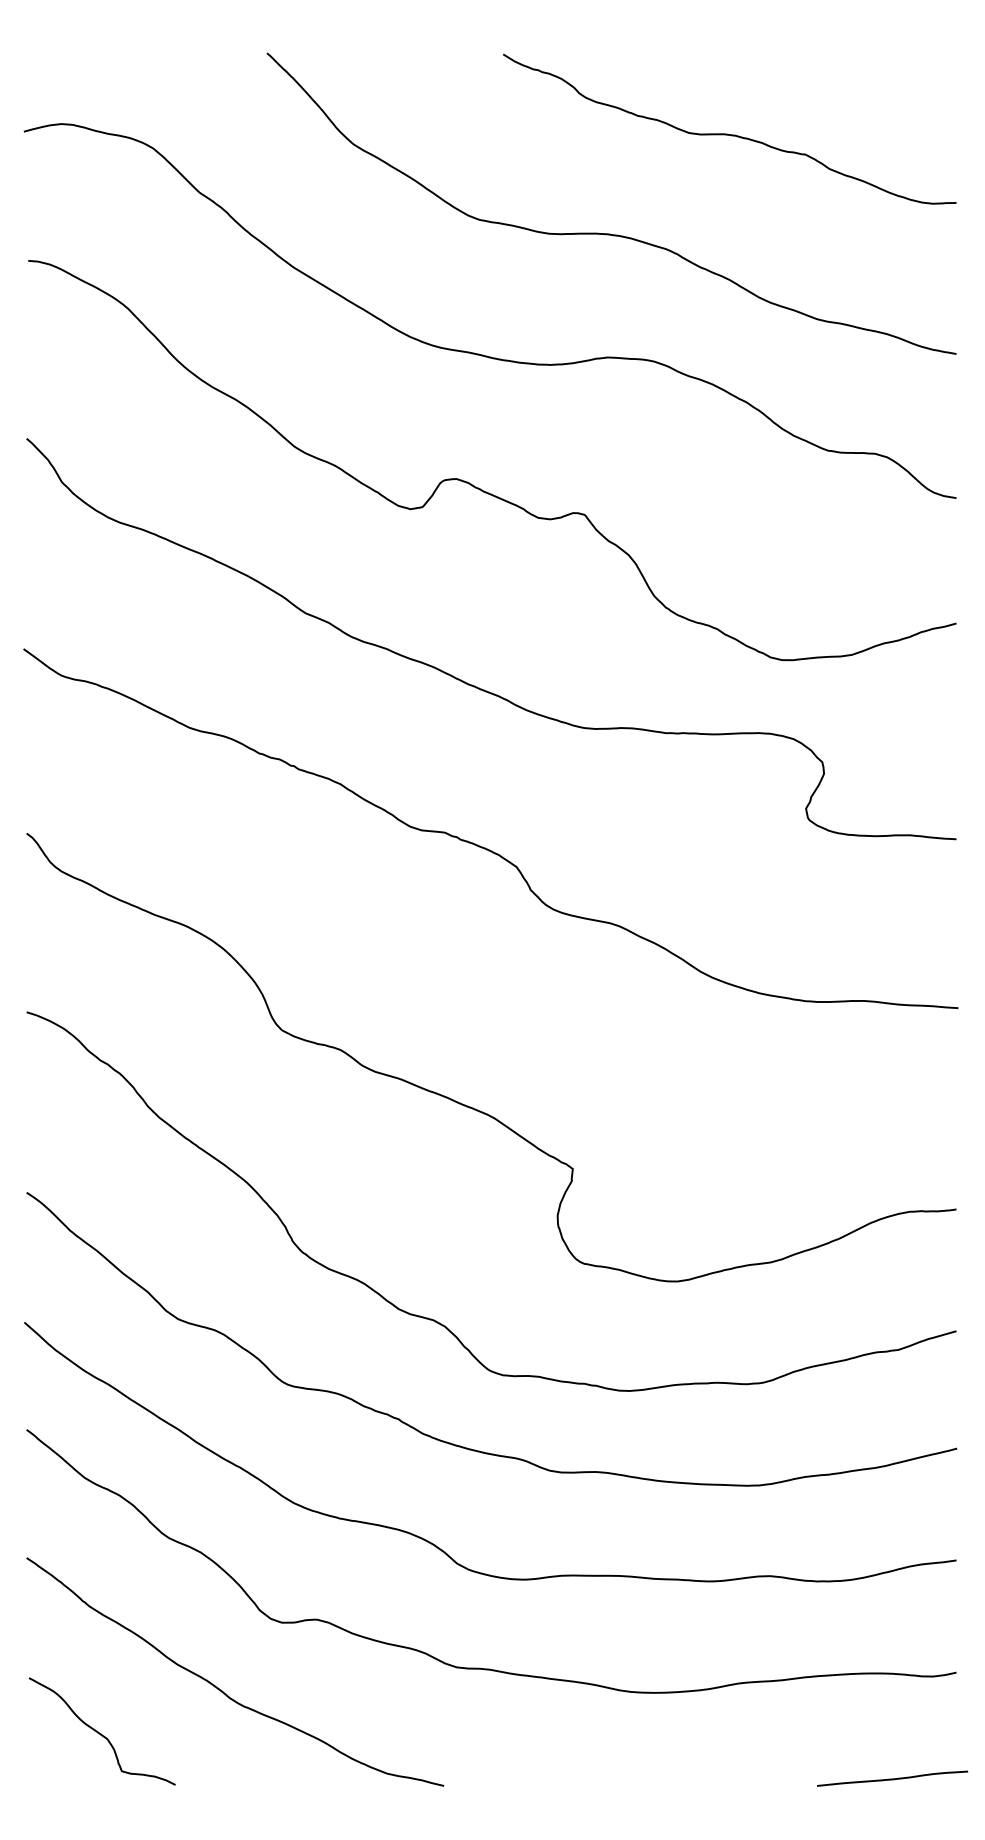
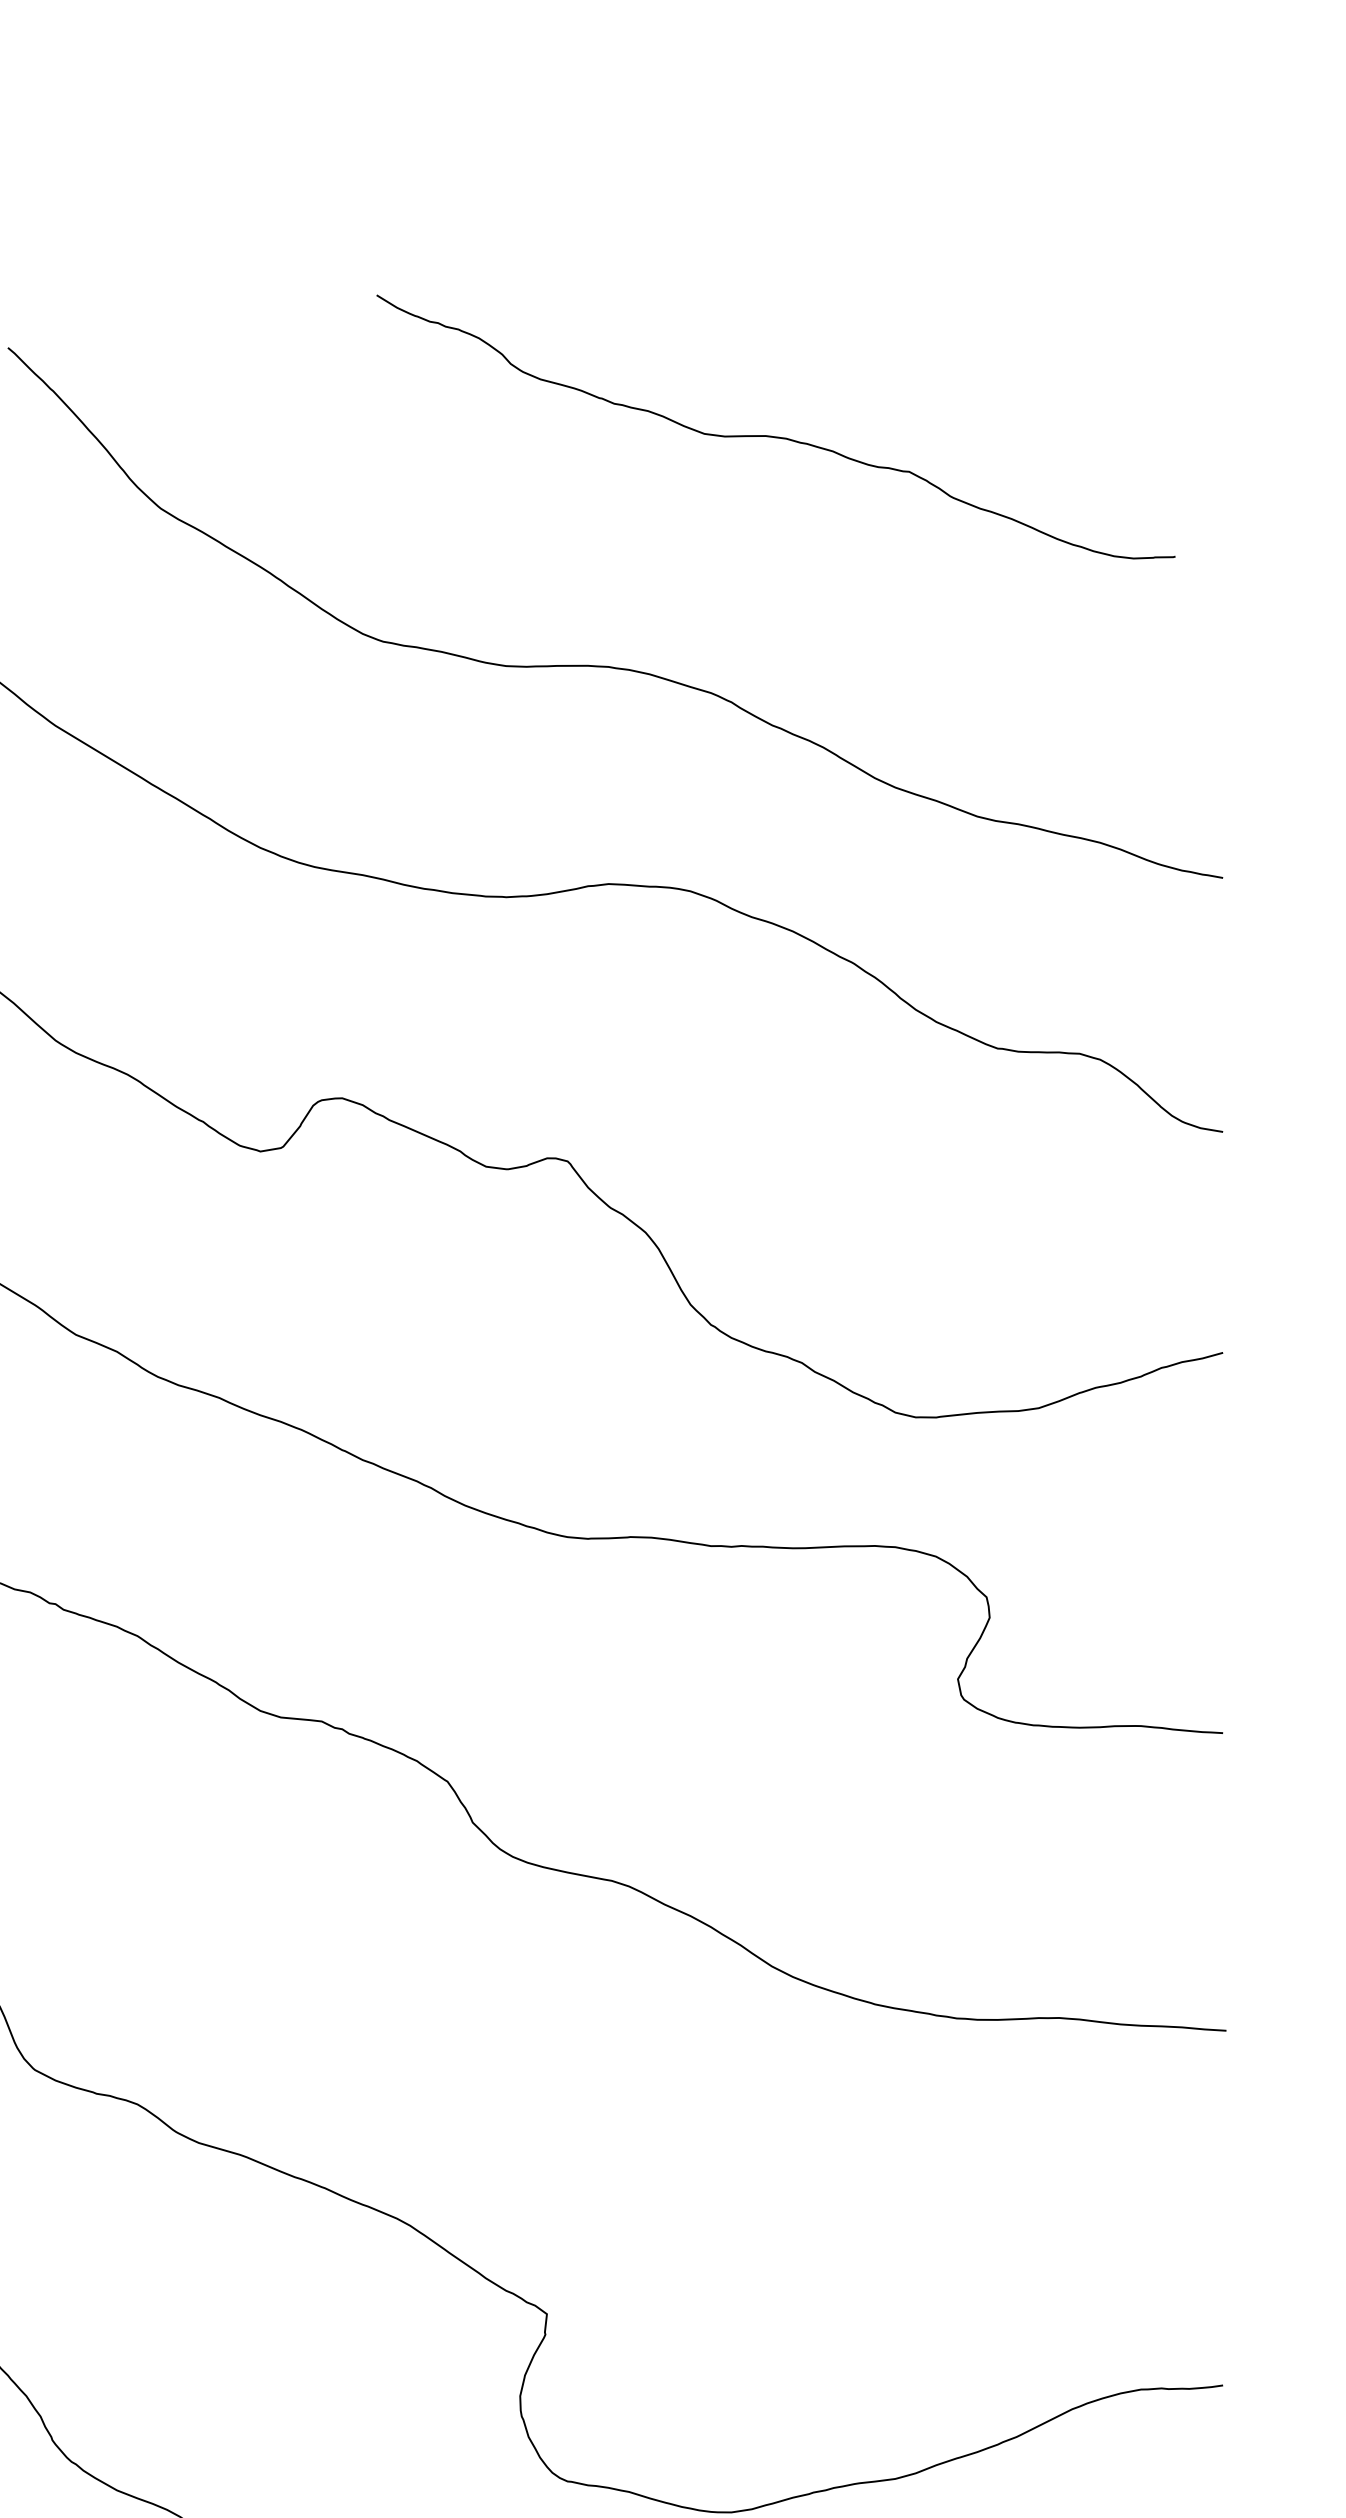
curve: (728, 133) -> (773, 434), moved

